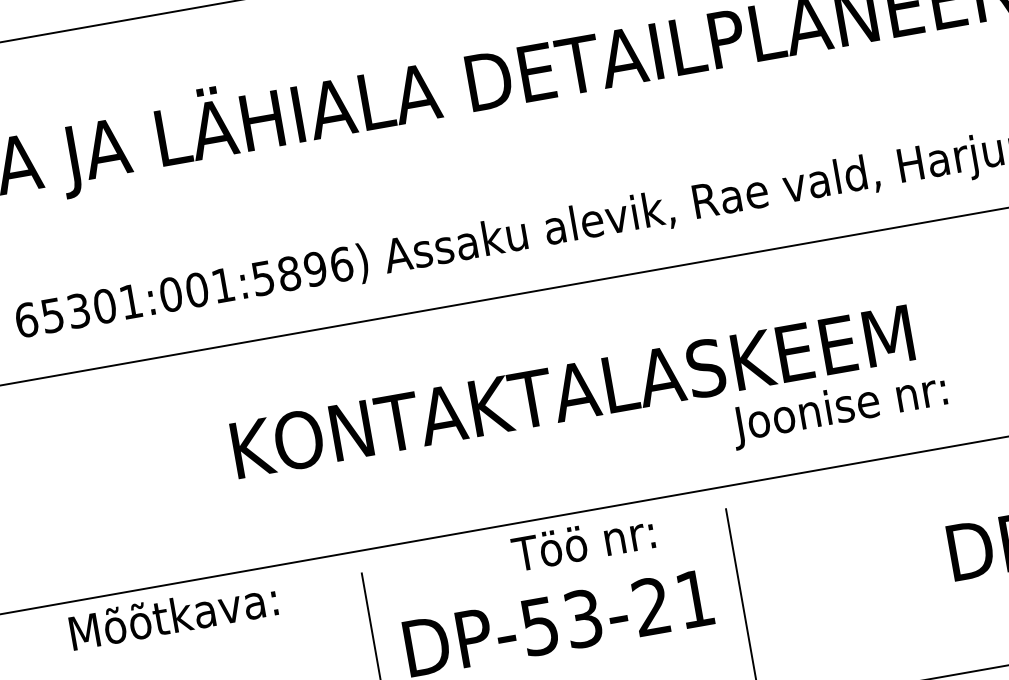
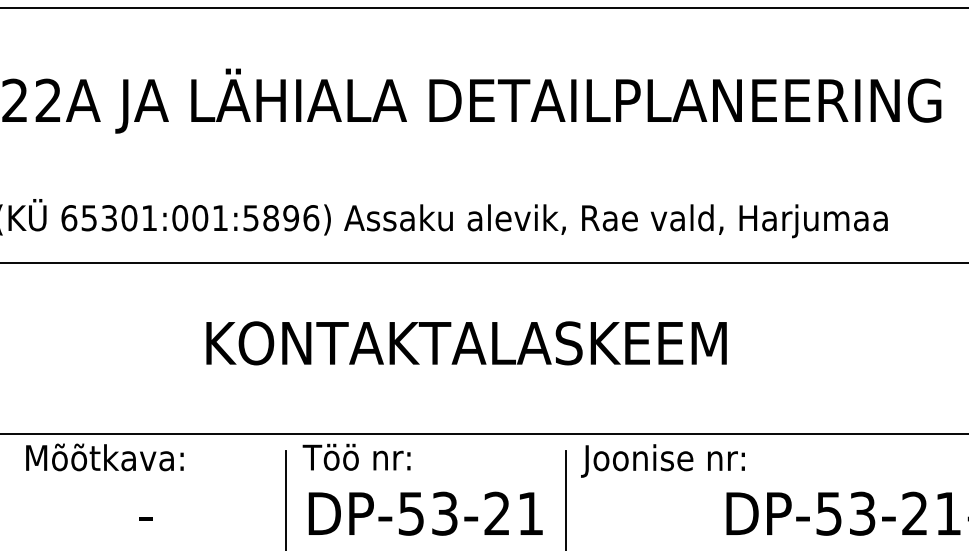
text: (838, 409) -> (662, 460), moved
text: (582, 541) -> (356, 456), moved
text: (172, 615) -> (104, 457), moved

